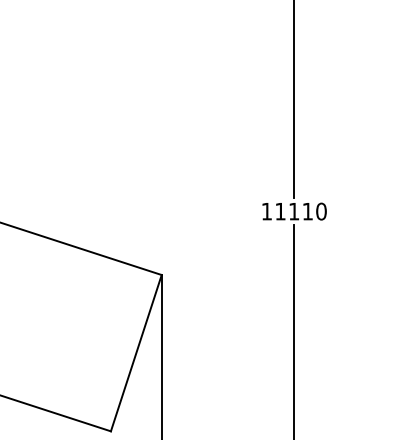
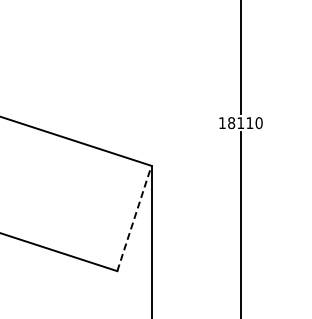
text: (280, 212) -> (231, 123), 11110 -> 18110
line: (136, 353) -> (134, 218), solid -> dashed

